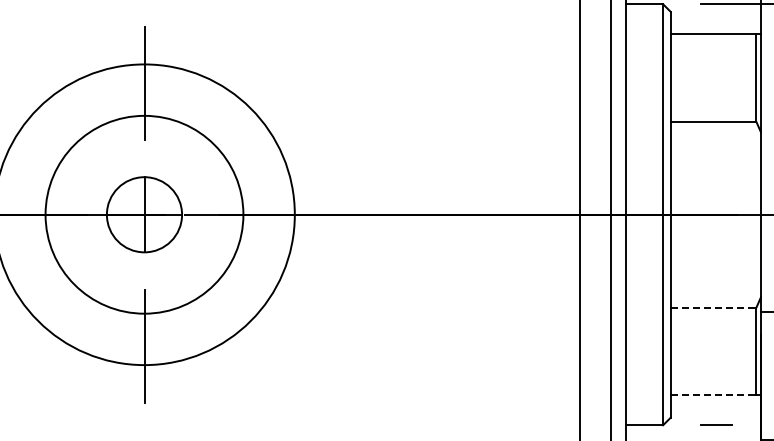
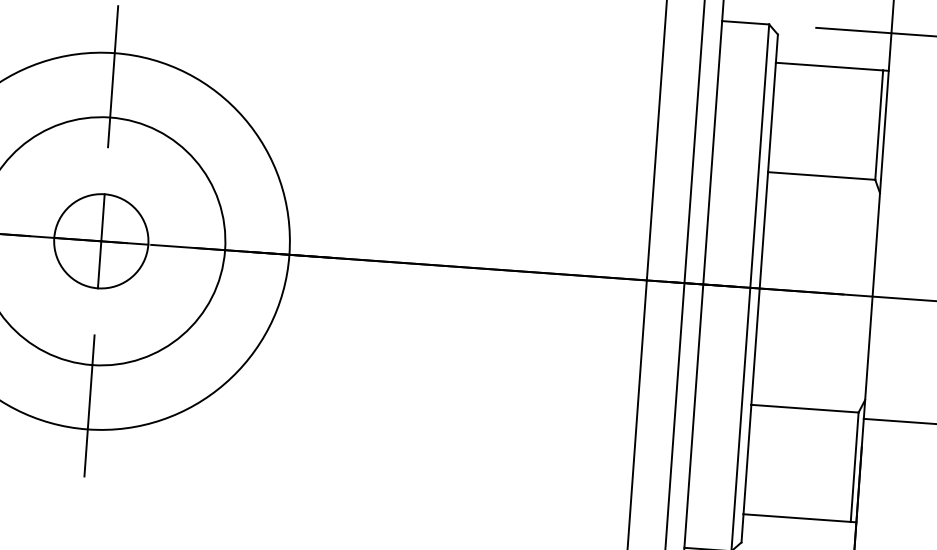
line: (713, 307) -> (804, 408), dashed -> solid
line: (713, 395) -> (797, 518), dashed -> solid

